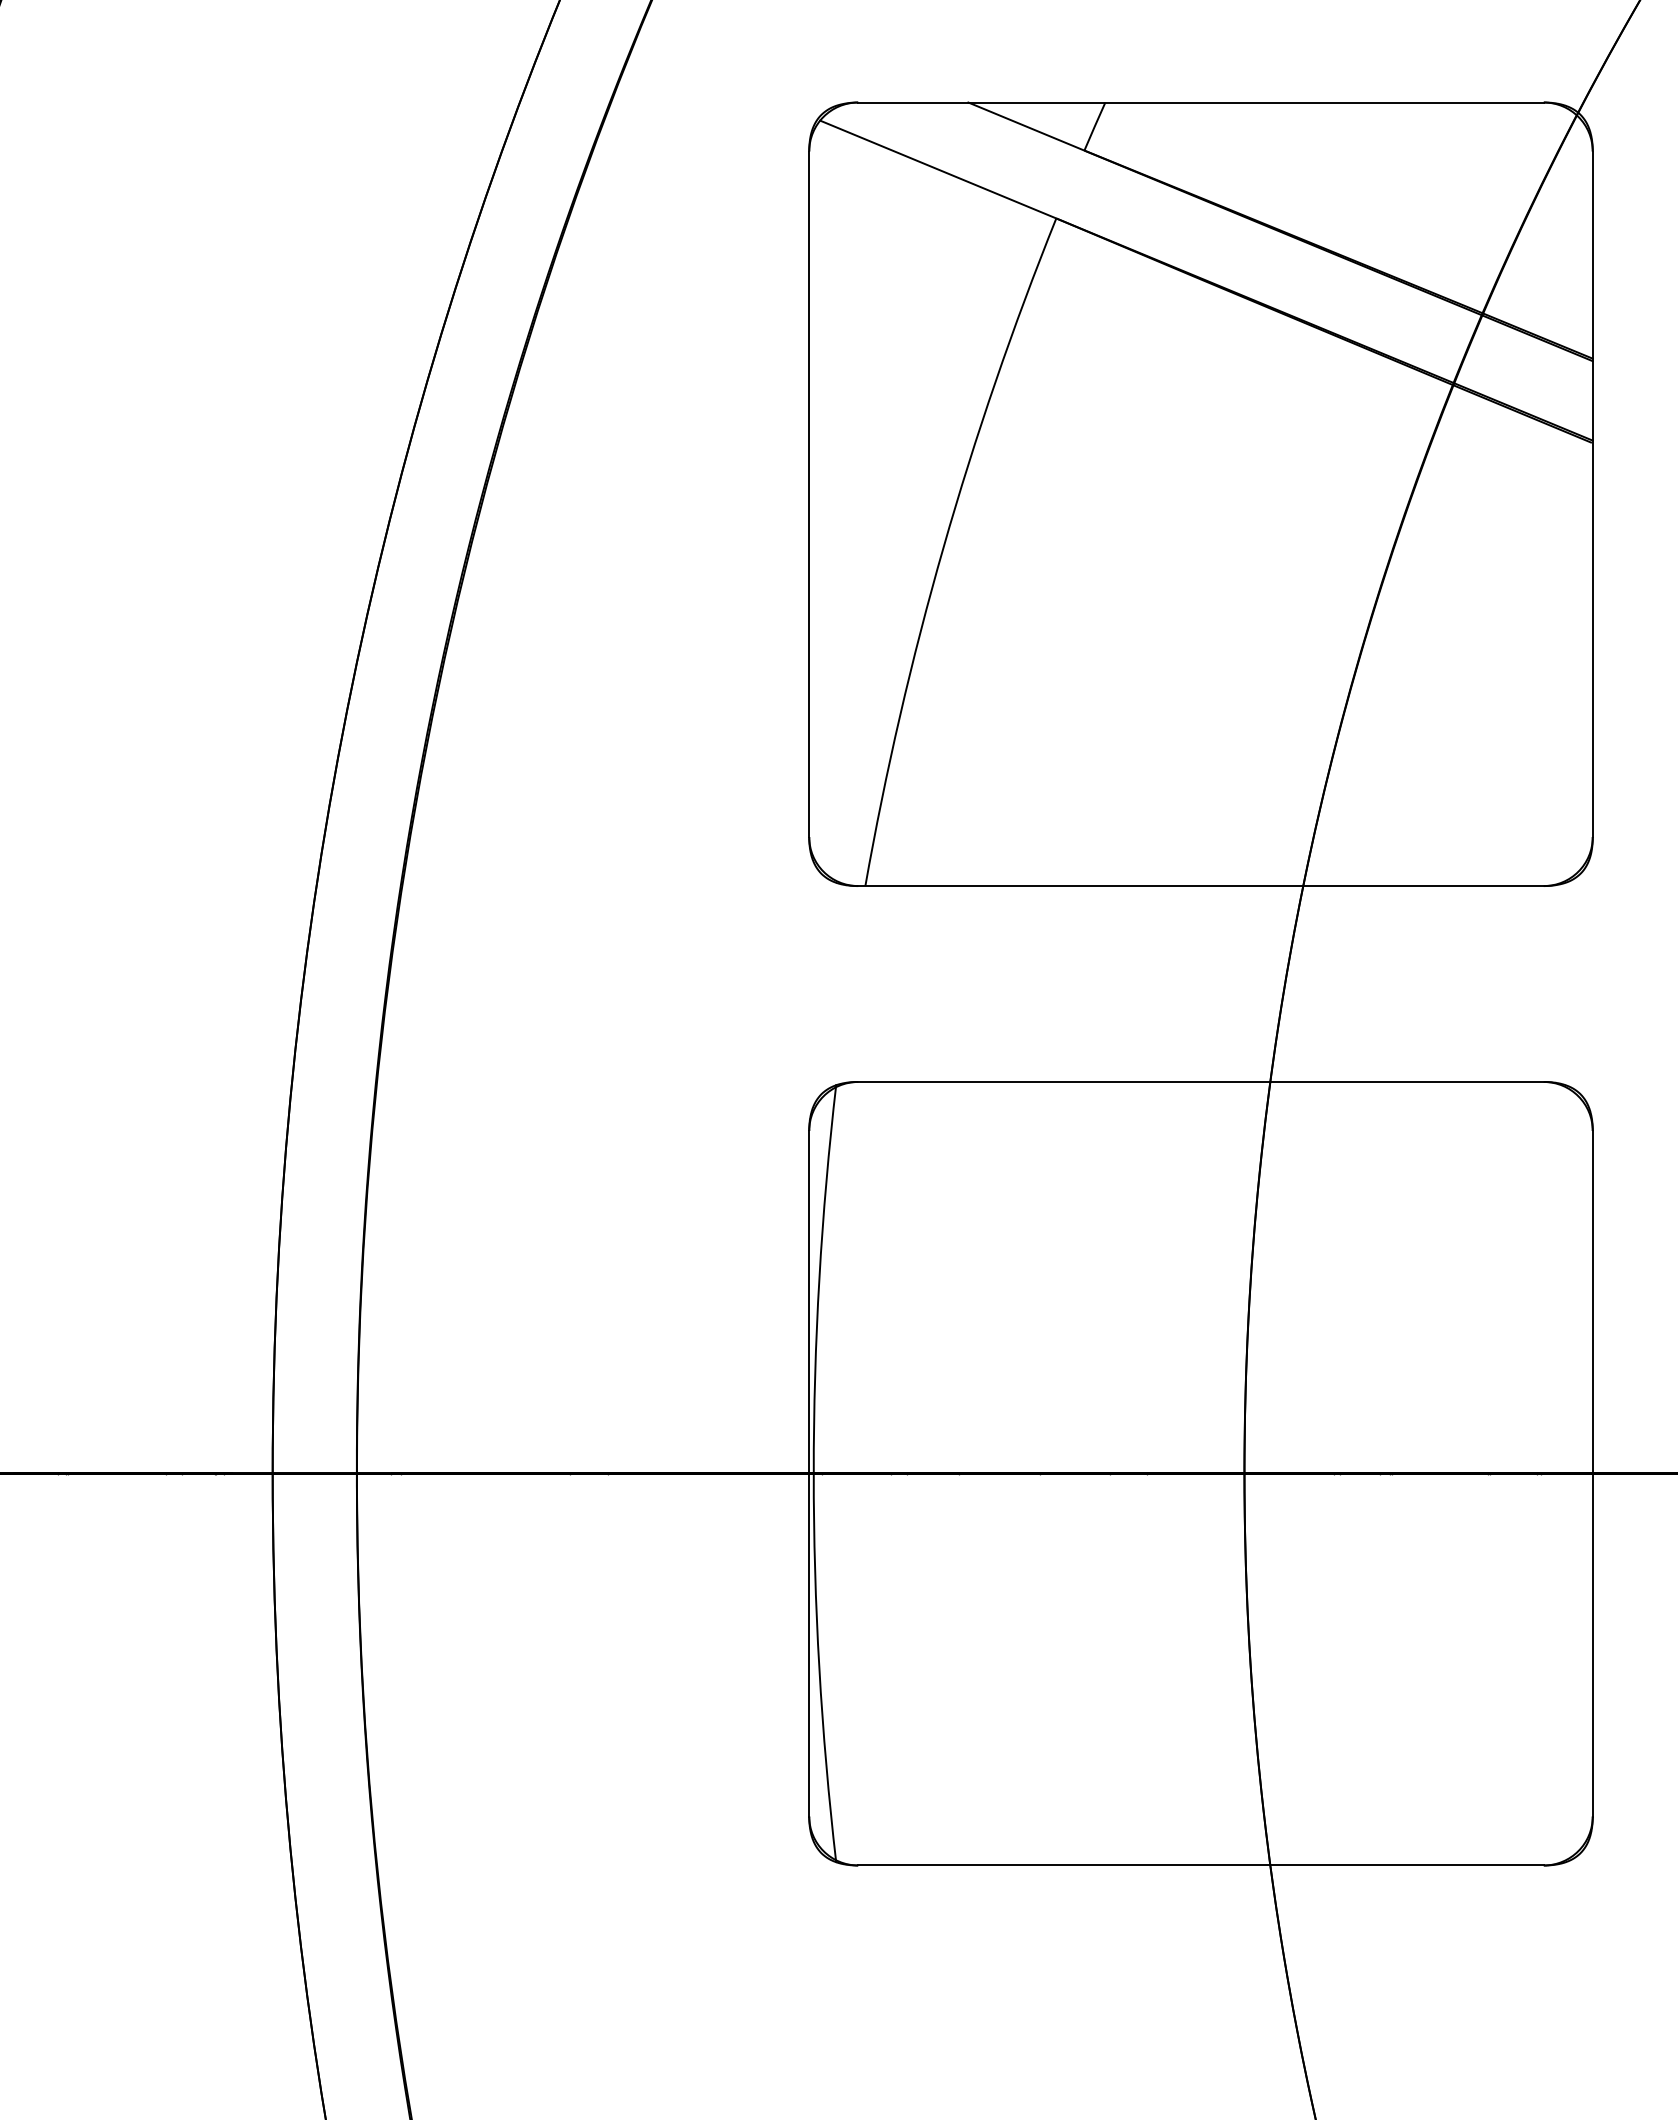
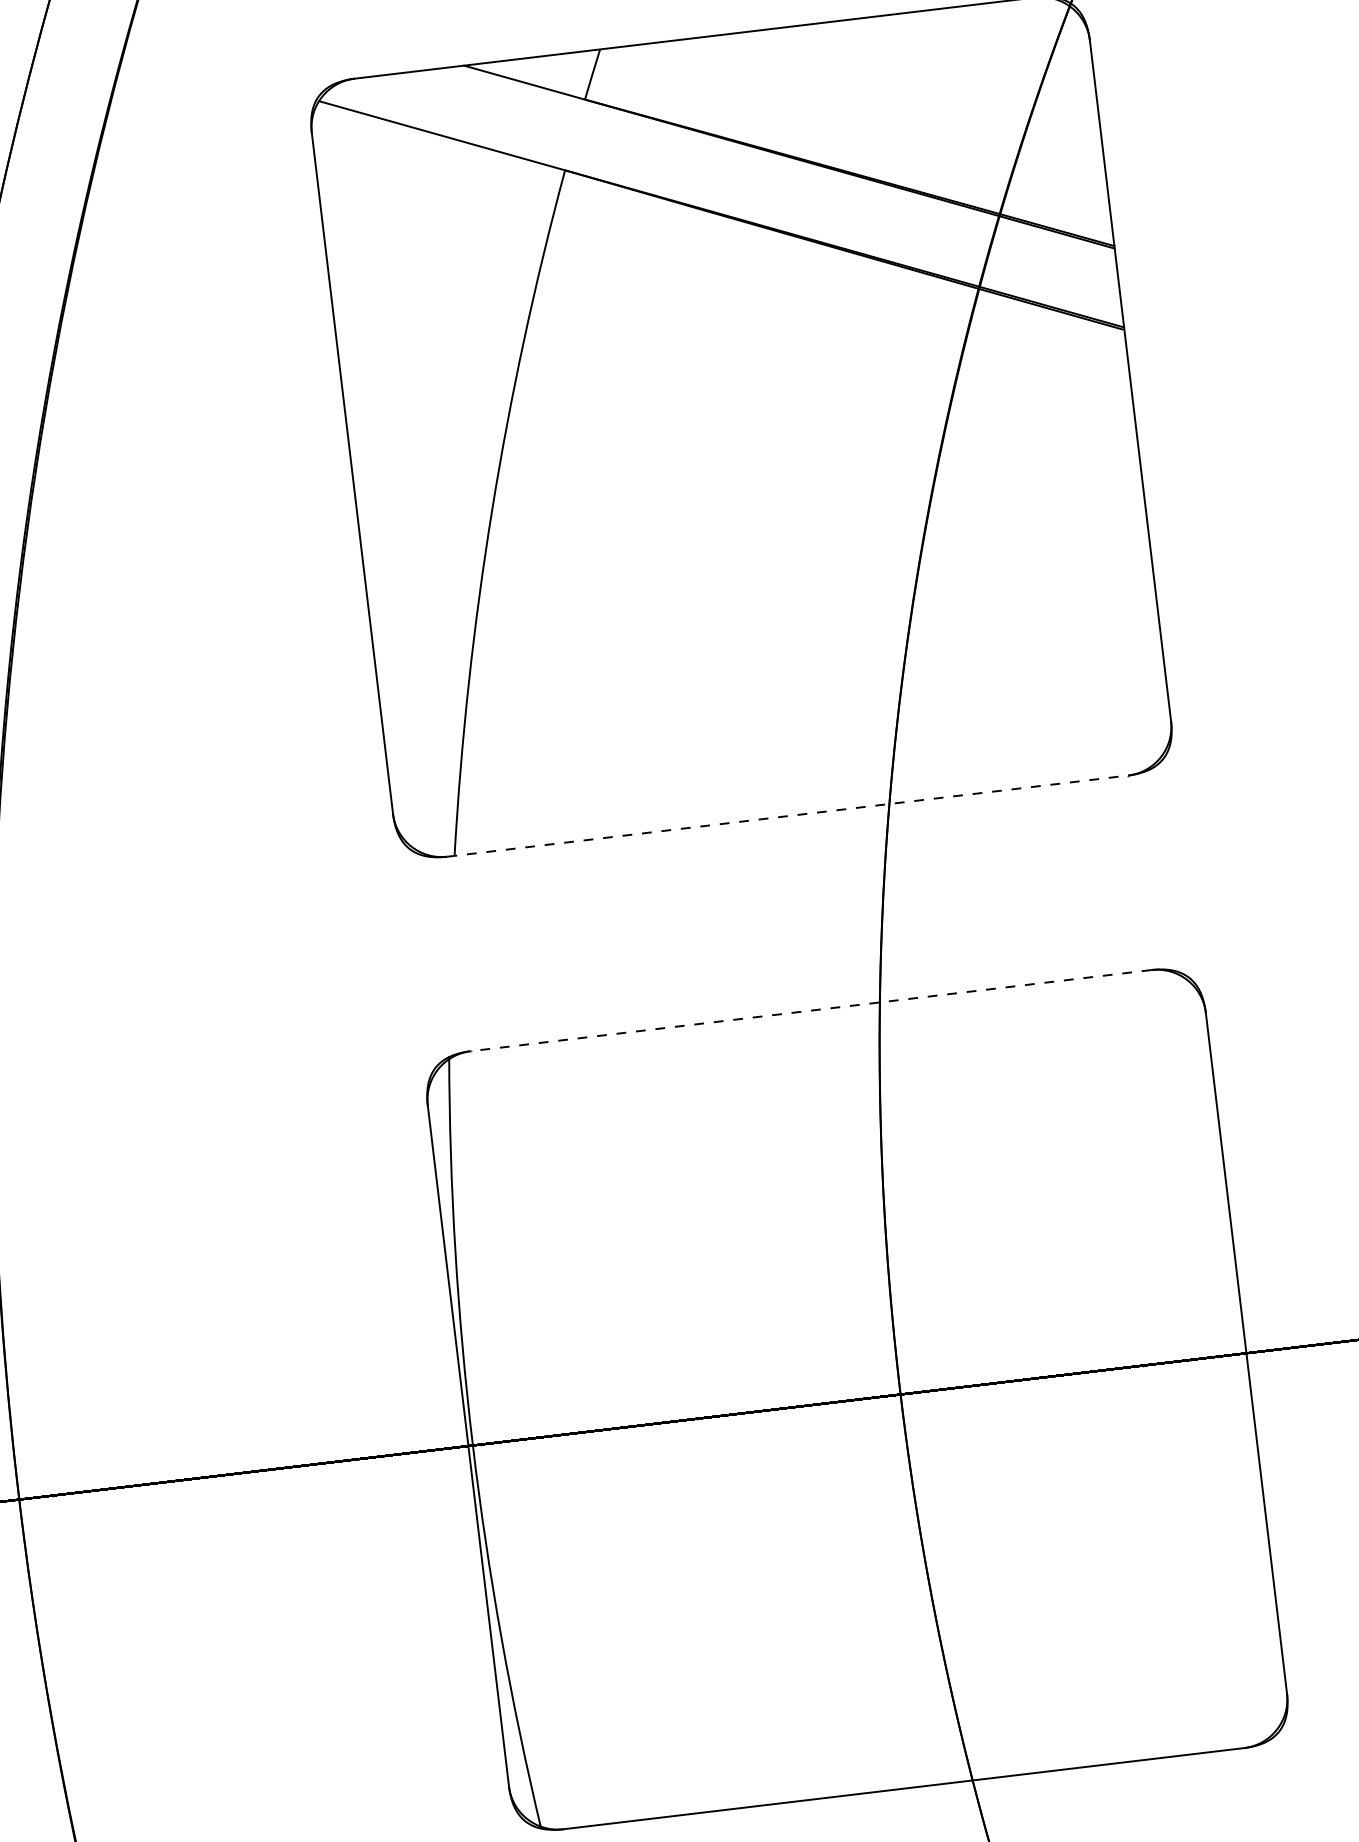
line: (1201, 886) -> (788, 816), solid -> dashed
line: (1201, 1081) -> (811, 1010), solid -> dashed

